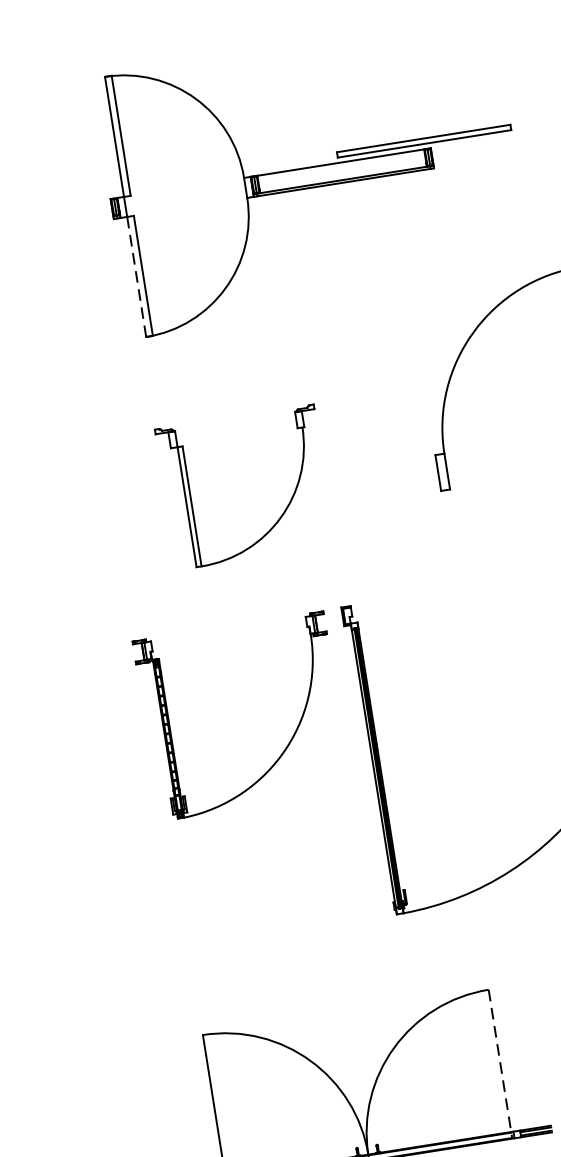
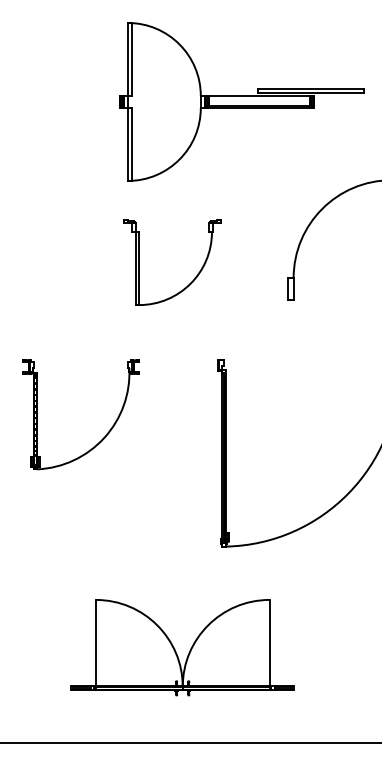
line: (136, 277) -> (127, 144), dashed -> solid
part: (285, 506) -> (194, 277), moved
part: (288, 740) -> (106, 433), moved
line: (500, 1064) -> (269, 645), dashed -> solid

